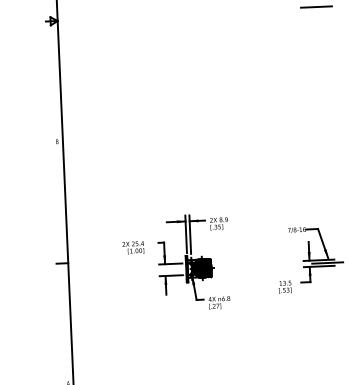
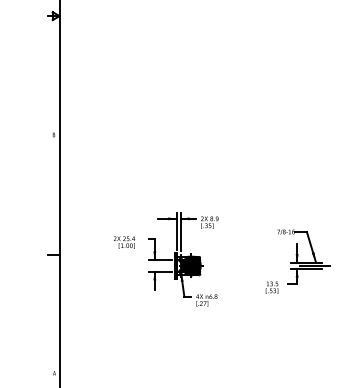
line: (315, 7) -> (313, 13), removed

